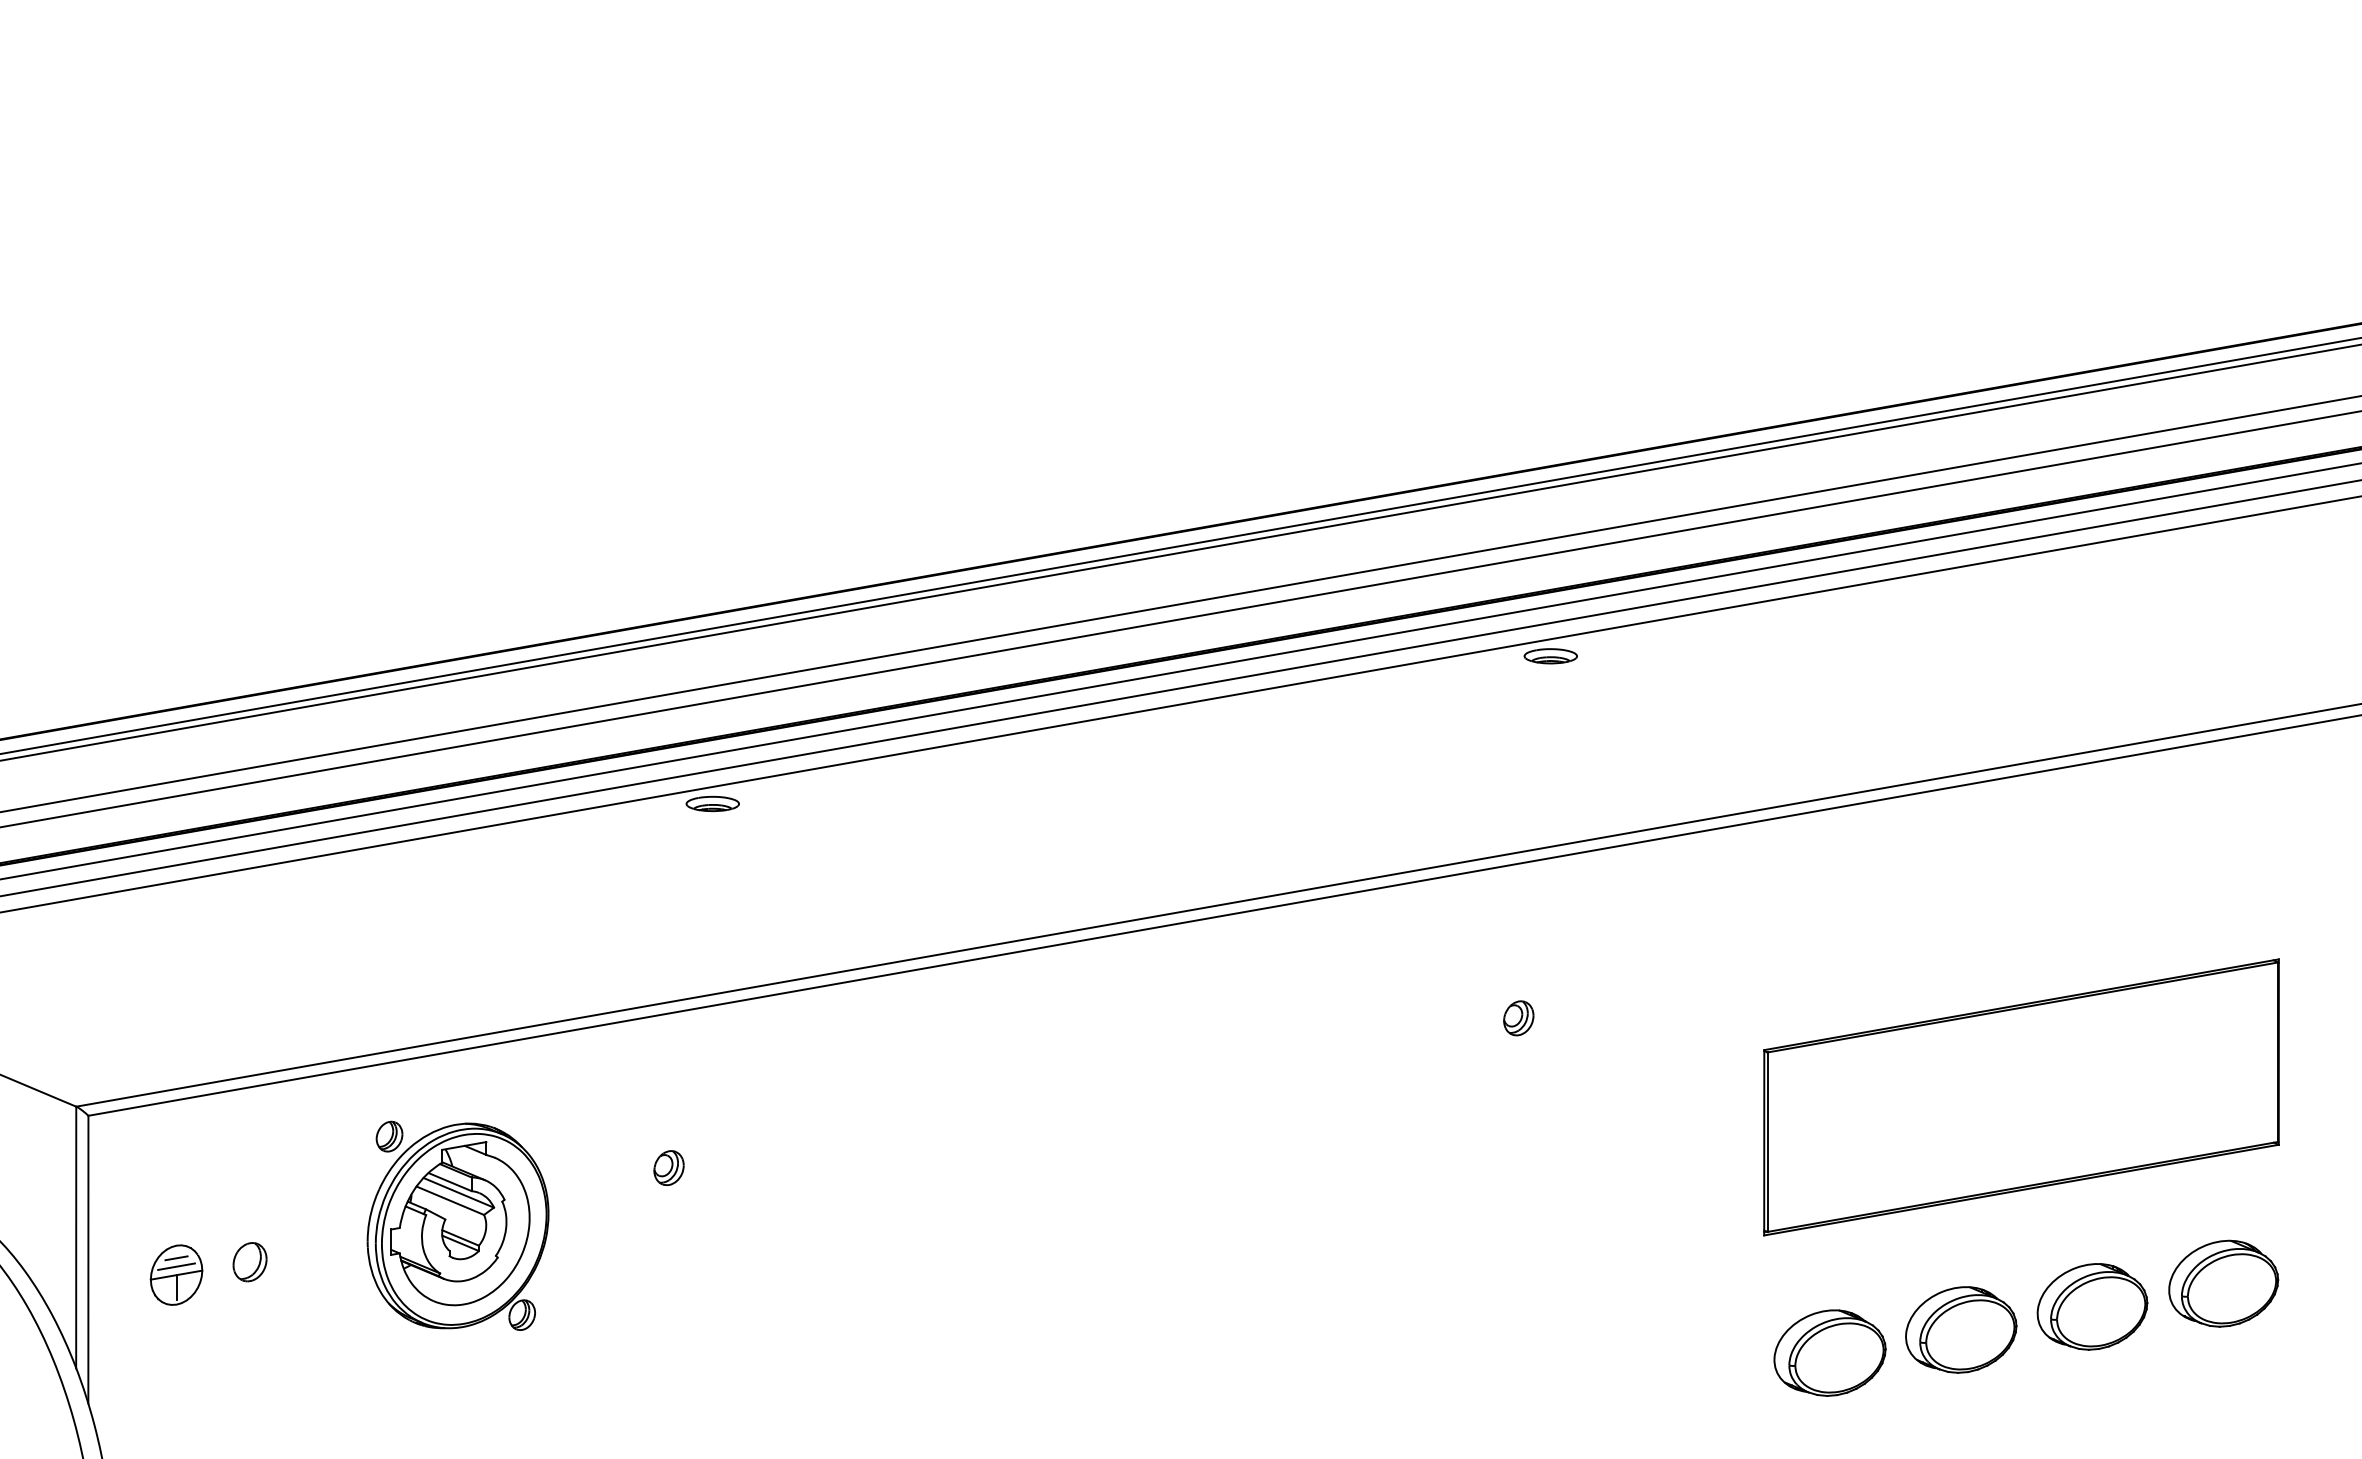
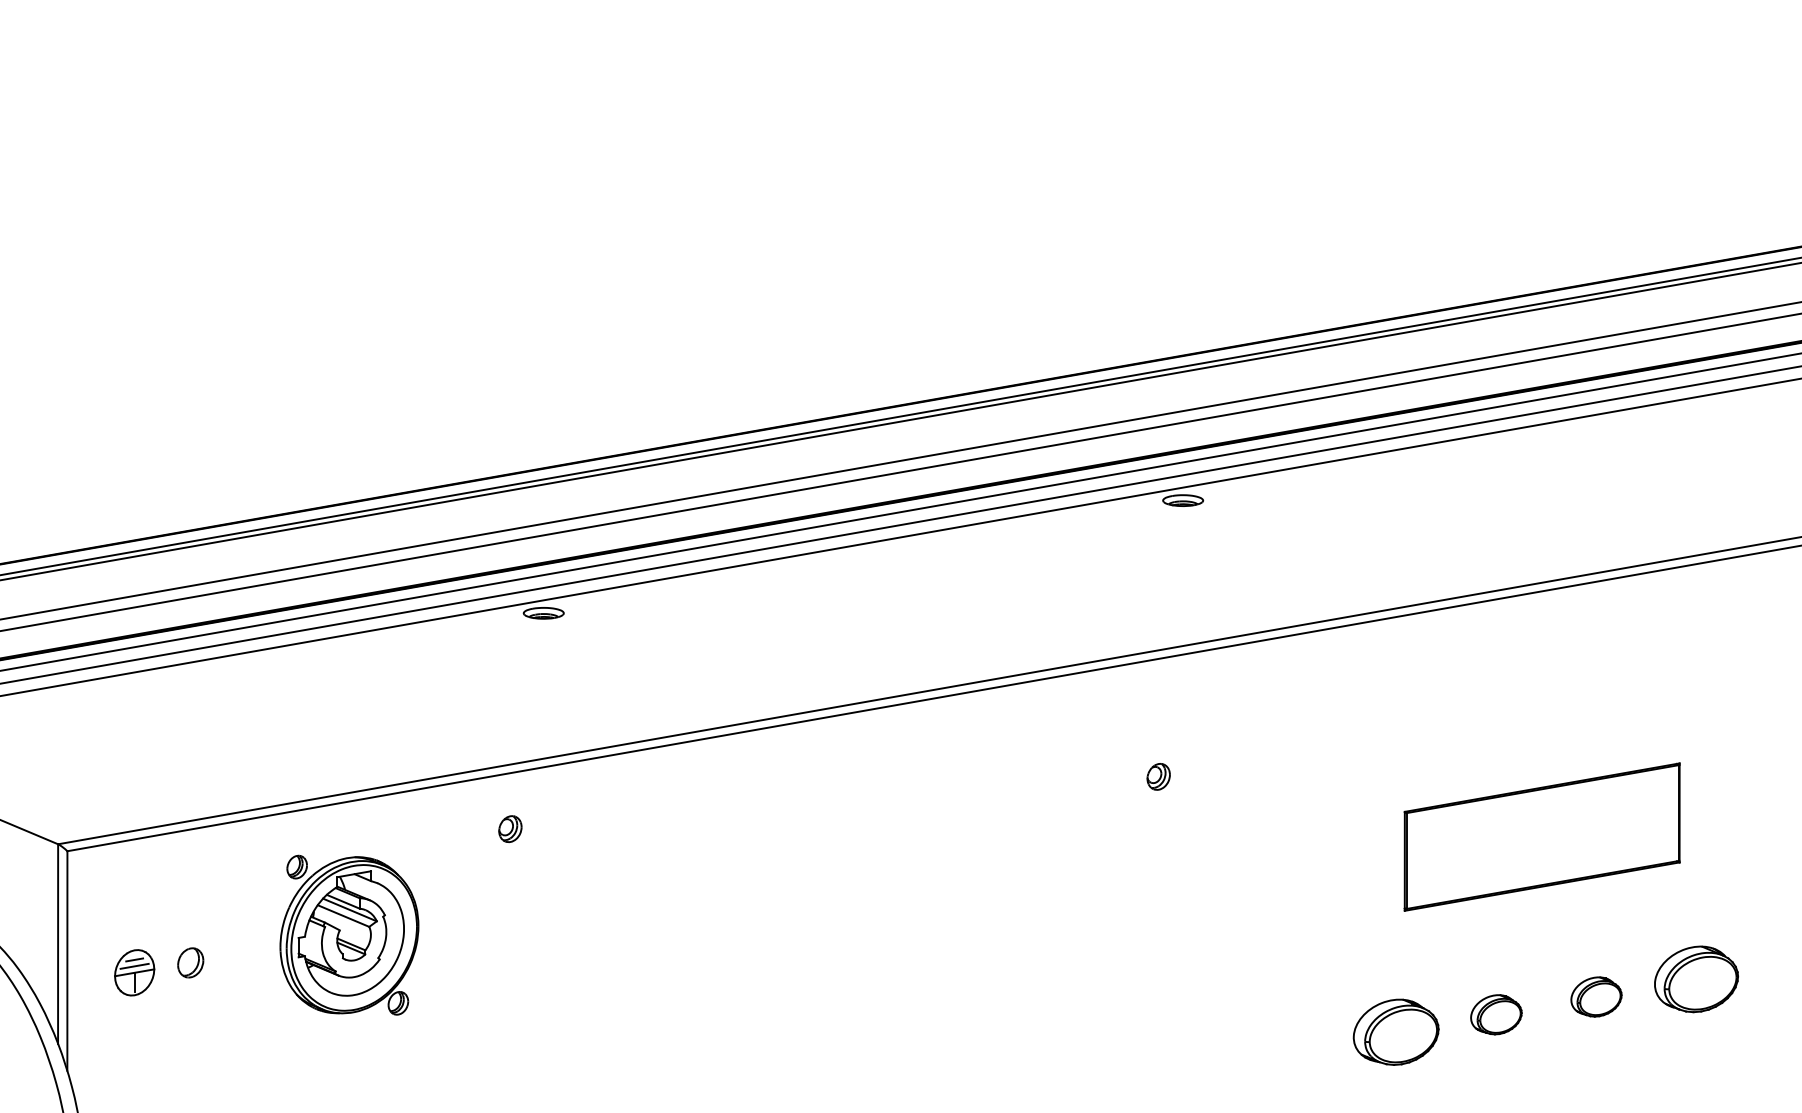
part: (2020, 1096) -> (1541, 836), size x0.7
part: (669, 1167) -> (510, 828), moved
part: (2092, 1306) -> (1596, 996), size x0.6
part: (1961, 1329) -> (1496, 1014), size x0.6

